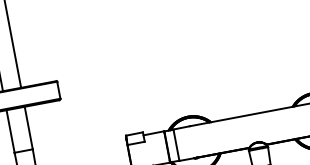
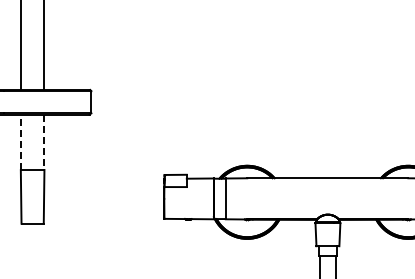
line: (28, 128) -> (44, 142), solid -> dashed
line: (10, 131) -> (20, 142), solid -> dashed

